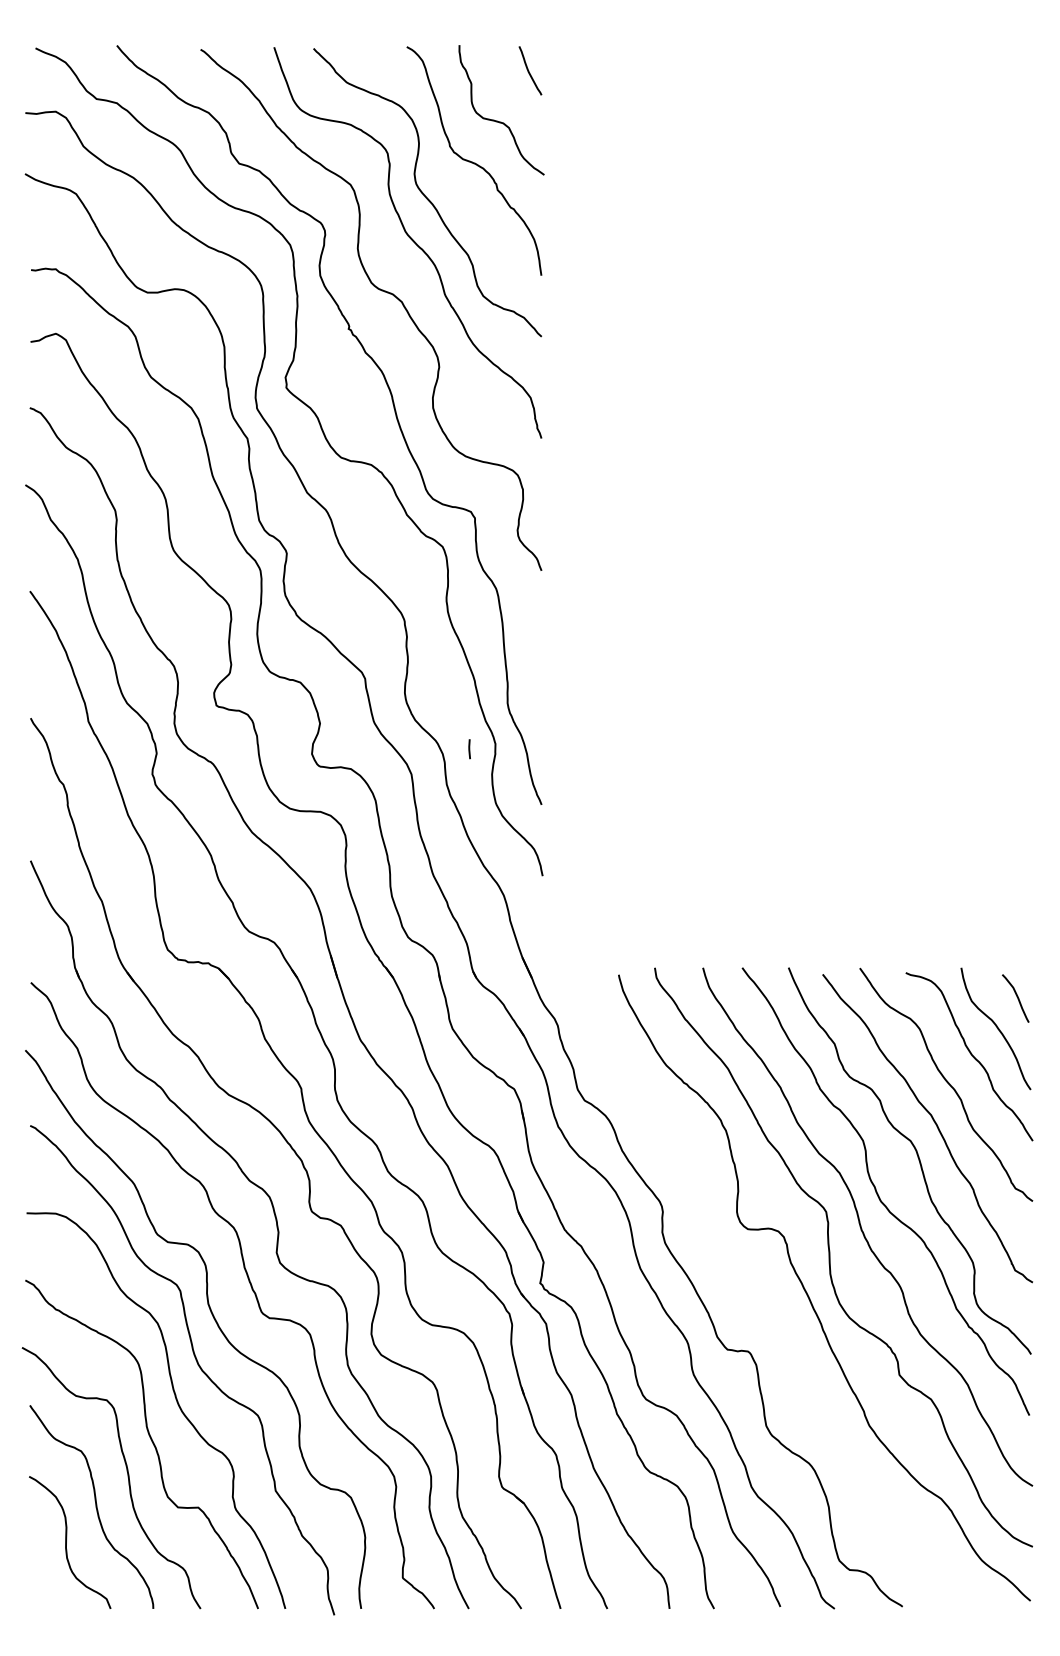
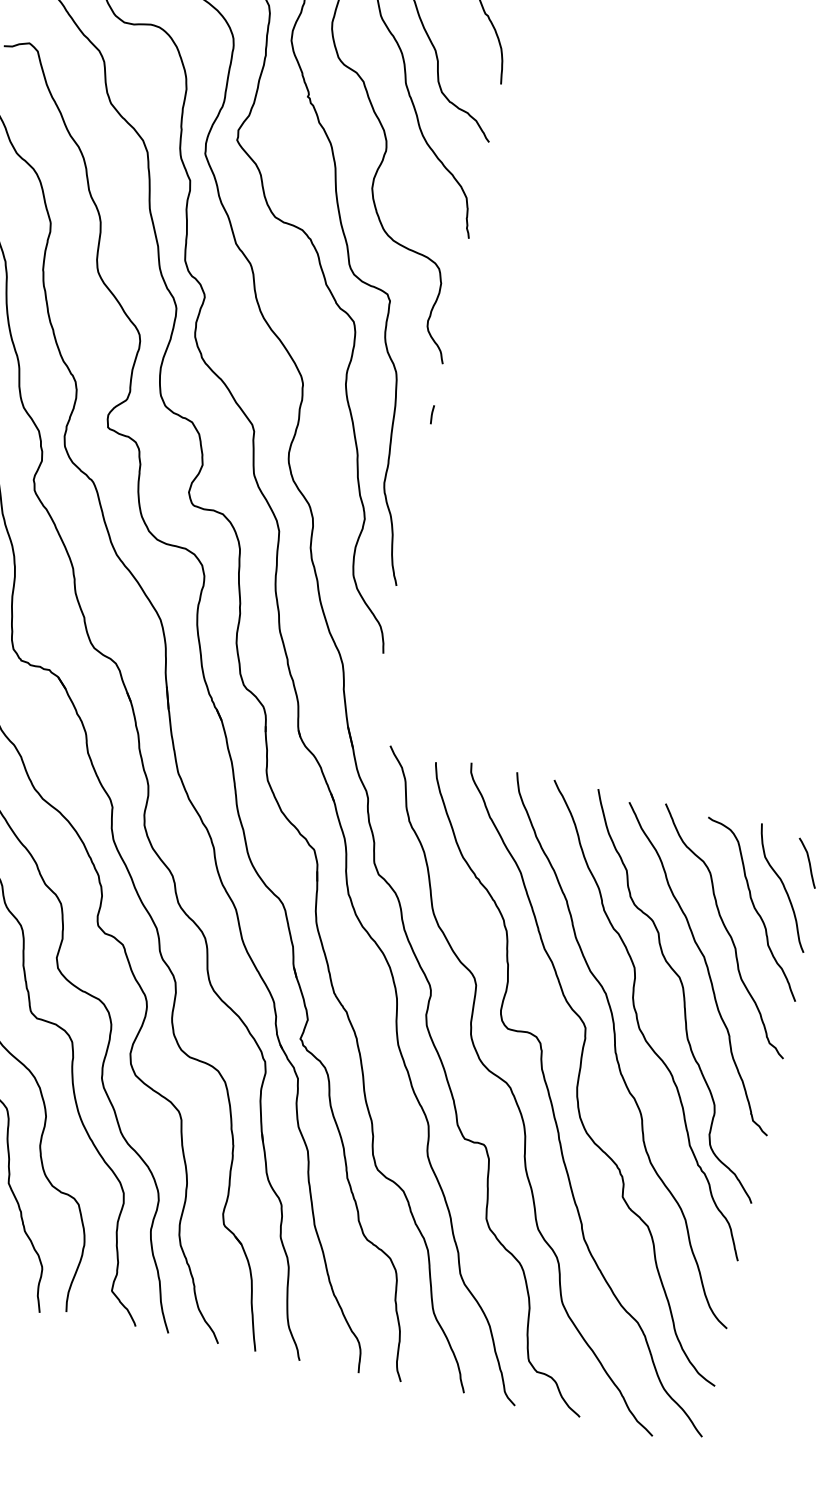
line: (469, 749) -> (432, 414), moved
curve: (768, 1294) -> (514, 1094), added

